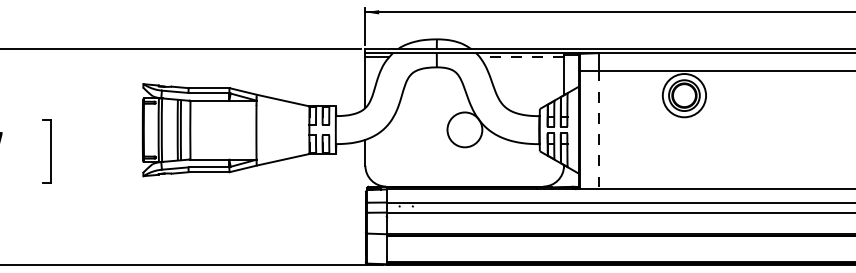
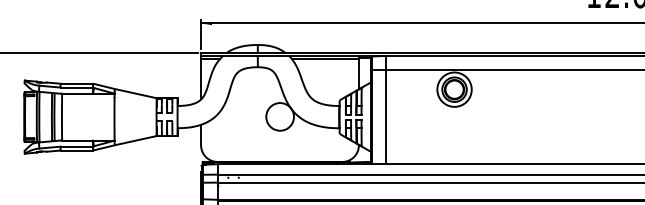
line: (521, 57) -> (325, 59), dashed -> solid
line: (598, 130) -> (386, 117), dashed -> solid

